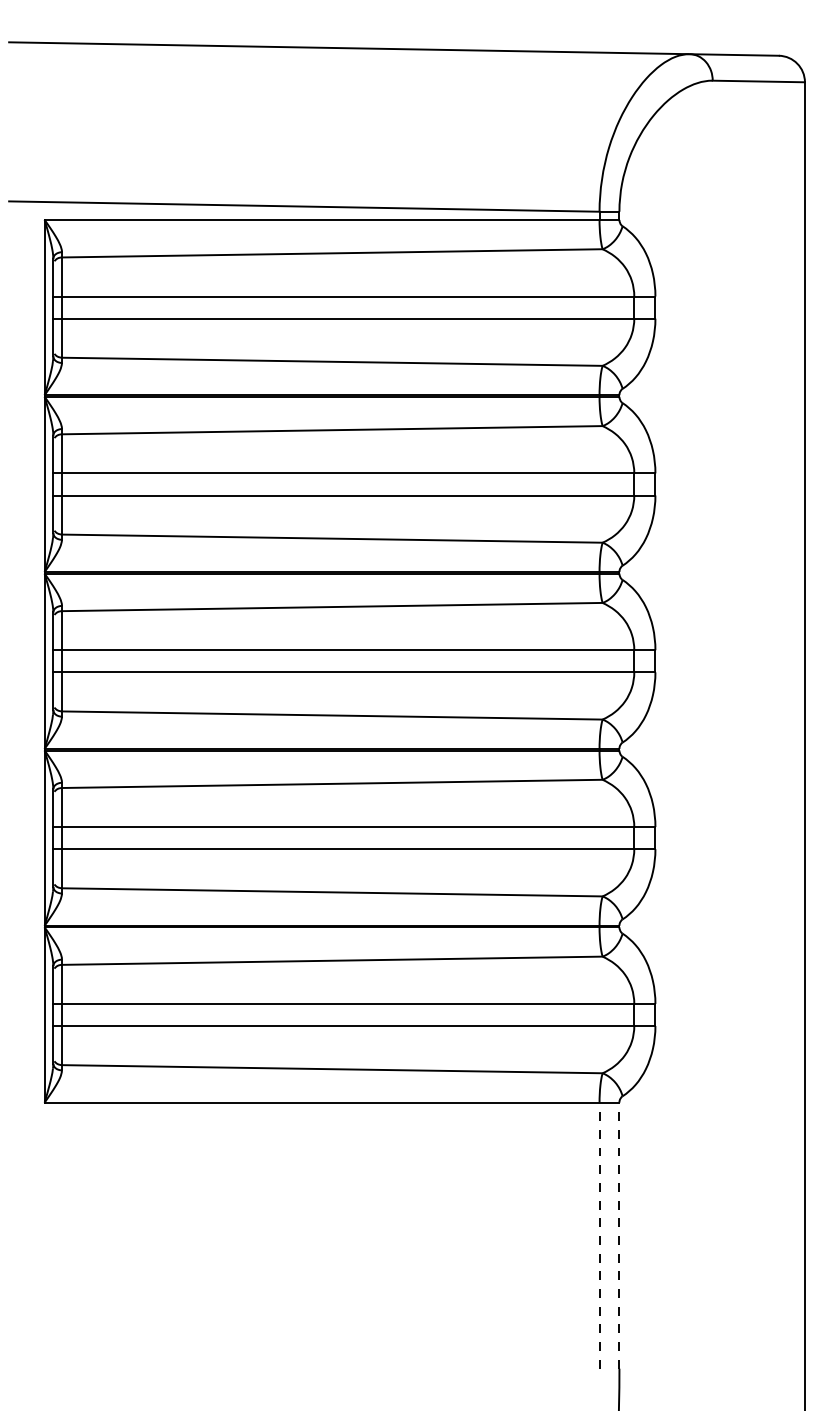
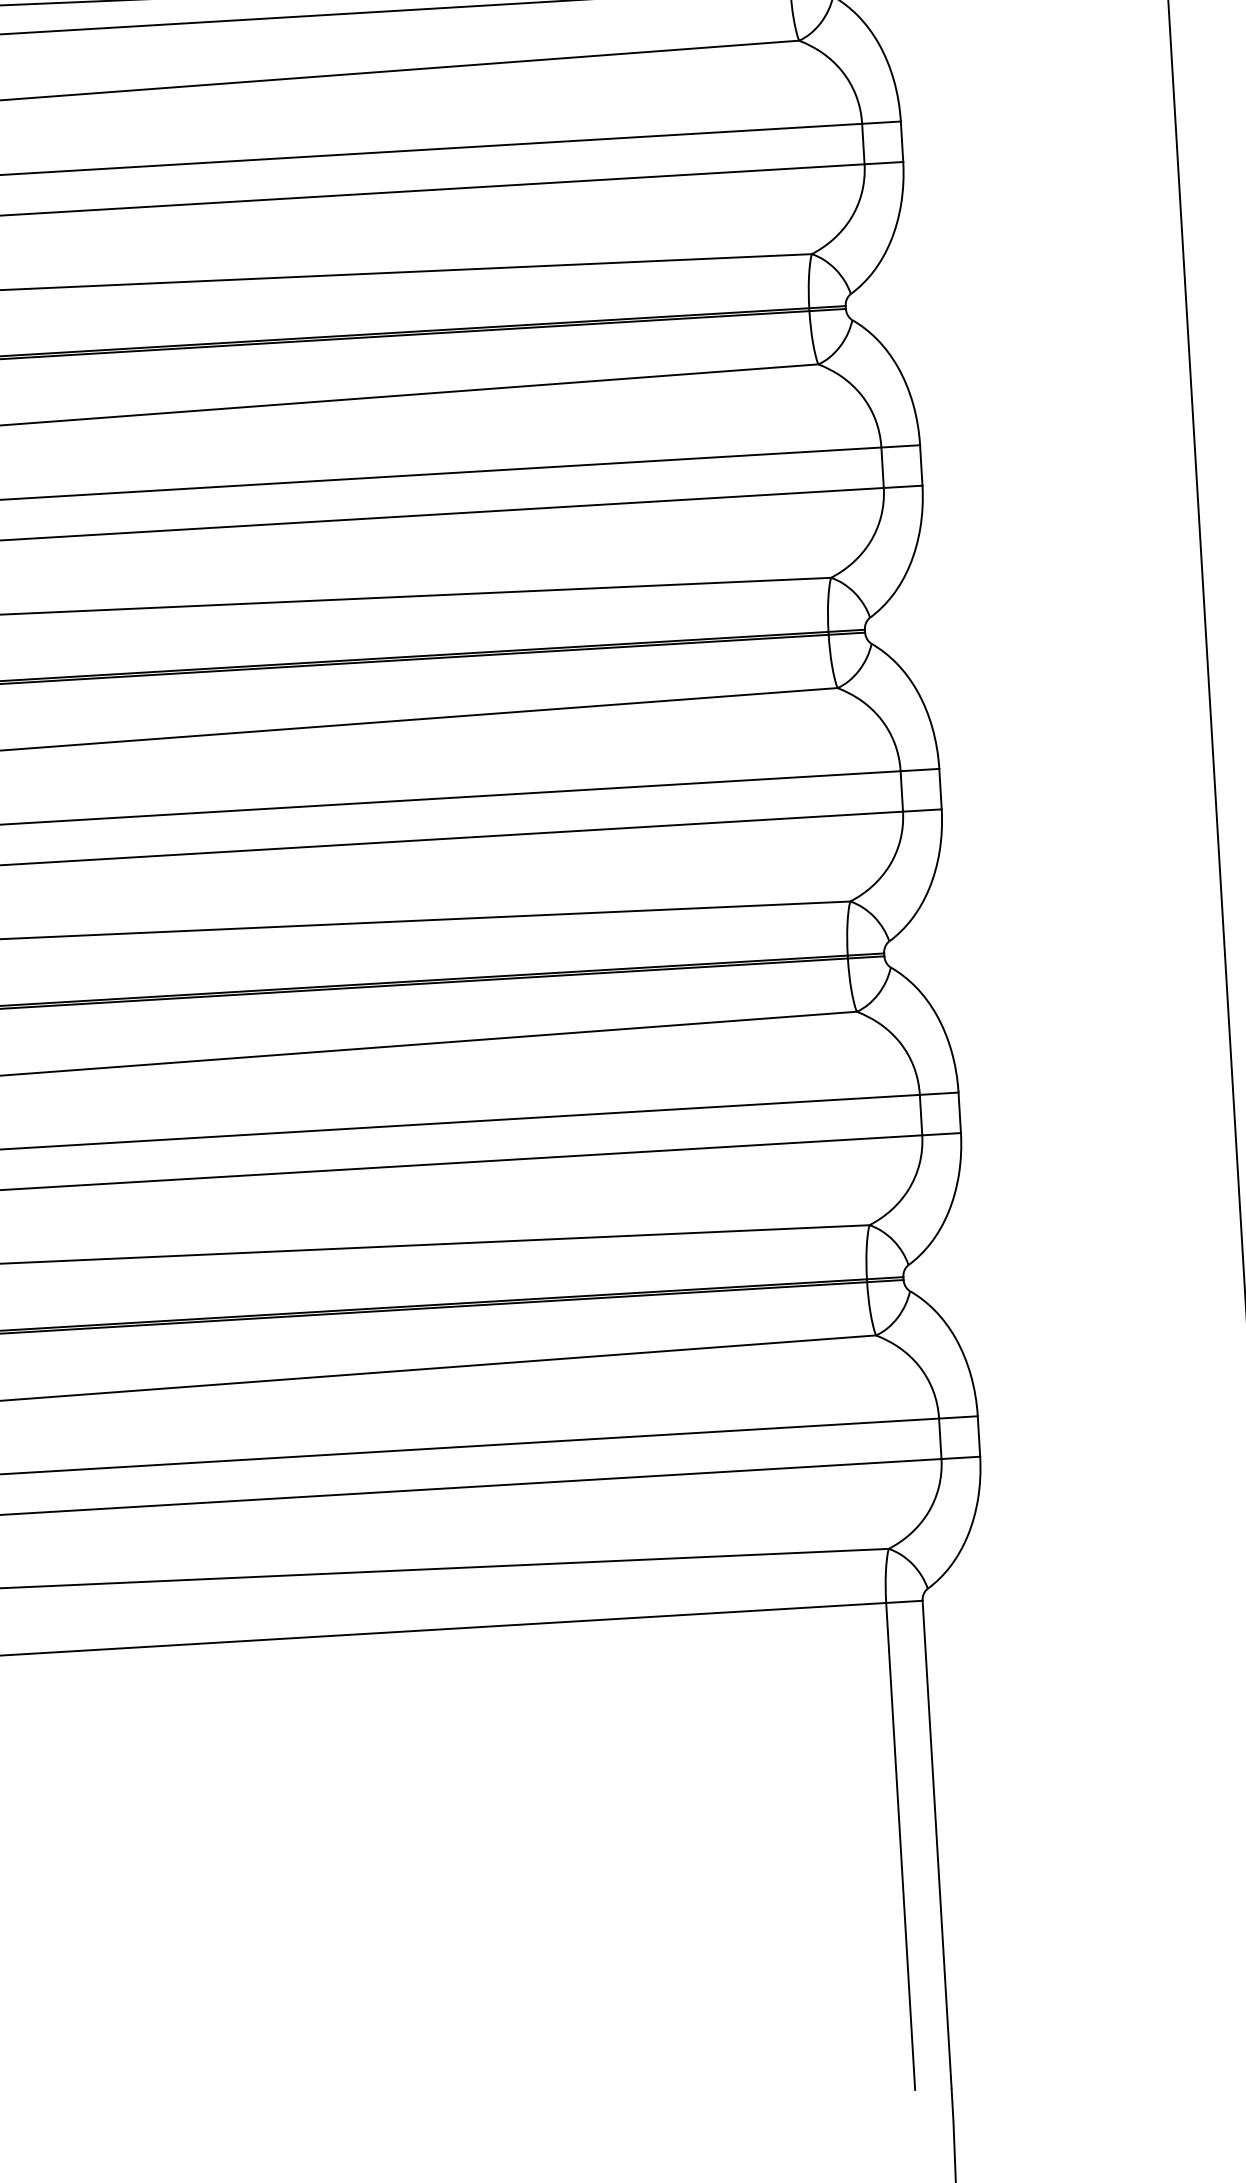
line: (599, 1235) -> (900, 1846), dashed -> solid
line: (619, 1235) -> (937, 1843), dashed -> solid

